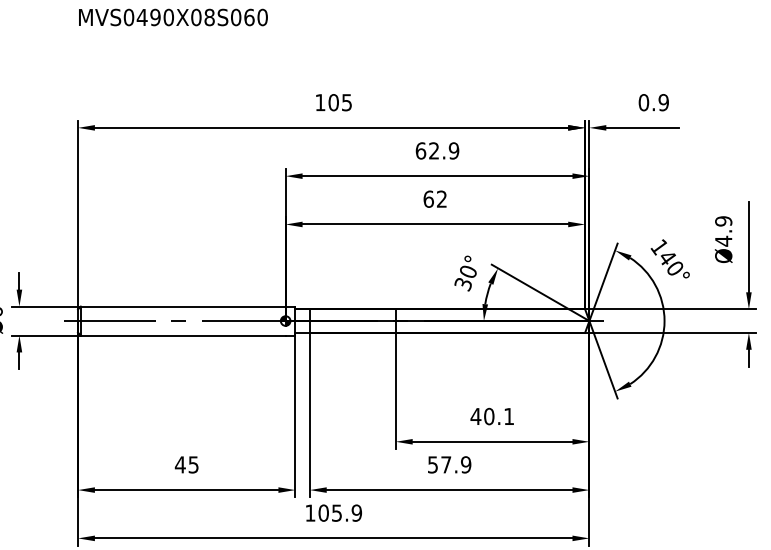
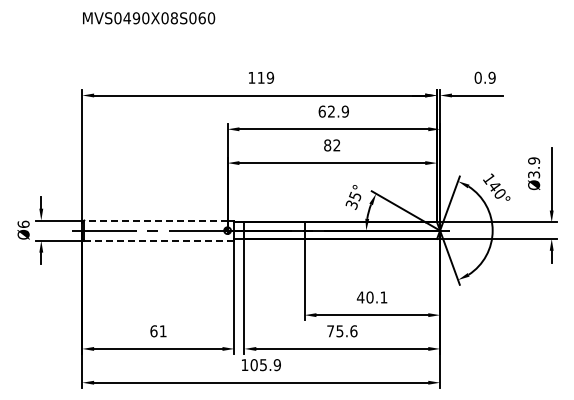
text: (339, 102) -> (265, 77), 105 -> 119
text: (428, 199) -> (327, 145), 62 -> 82
text: (724, 240) -> (534, 174), Ø4.9 -> Ø3.9
text: (468, 272) -> (355, 196), 30° -> 35°
line: (182, 306) -> (155, 220), solid -> dashed
line: (182, 335) -> (155, 240), solid -> dashed
text: (186, 465) -> (158, 331), 45 -> 61
text: (449, 465) -> (342, 331), 57.9 -> 75.6

